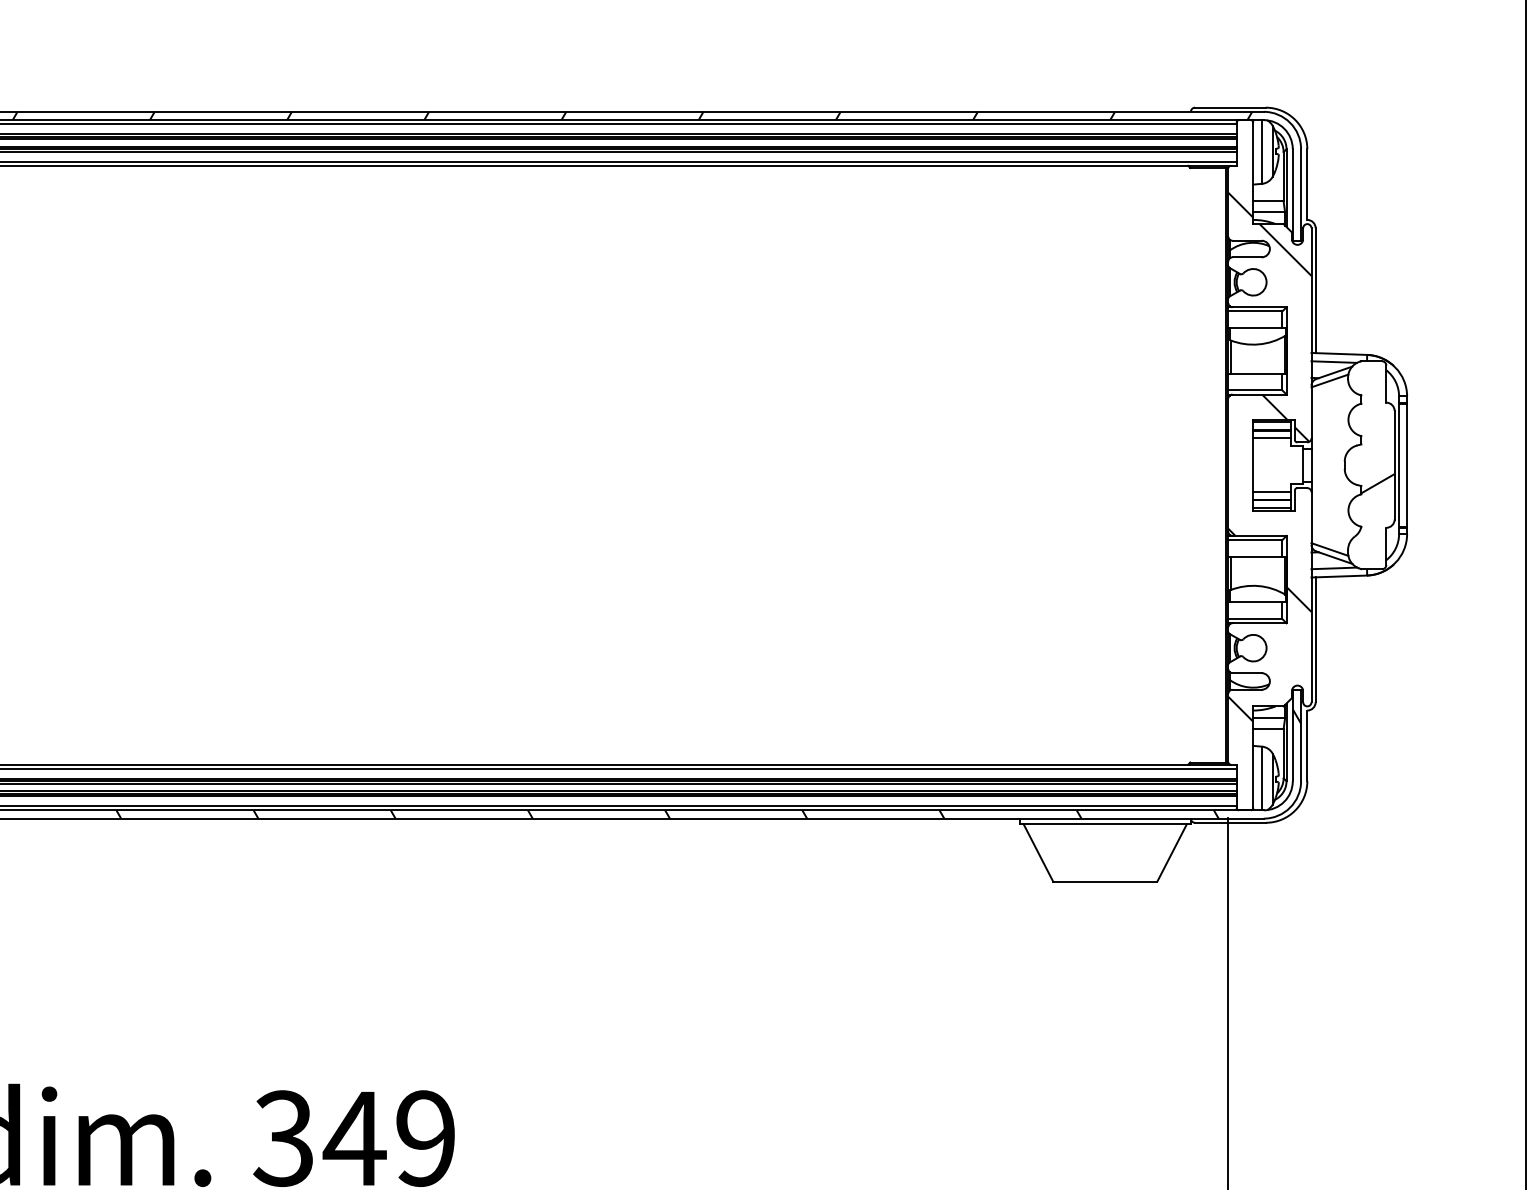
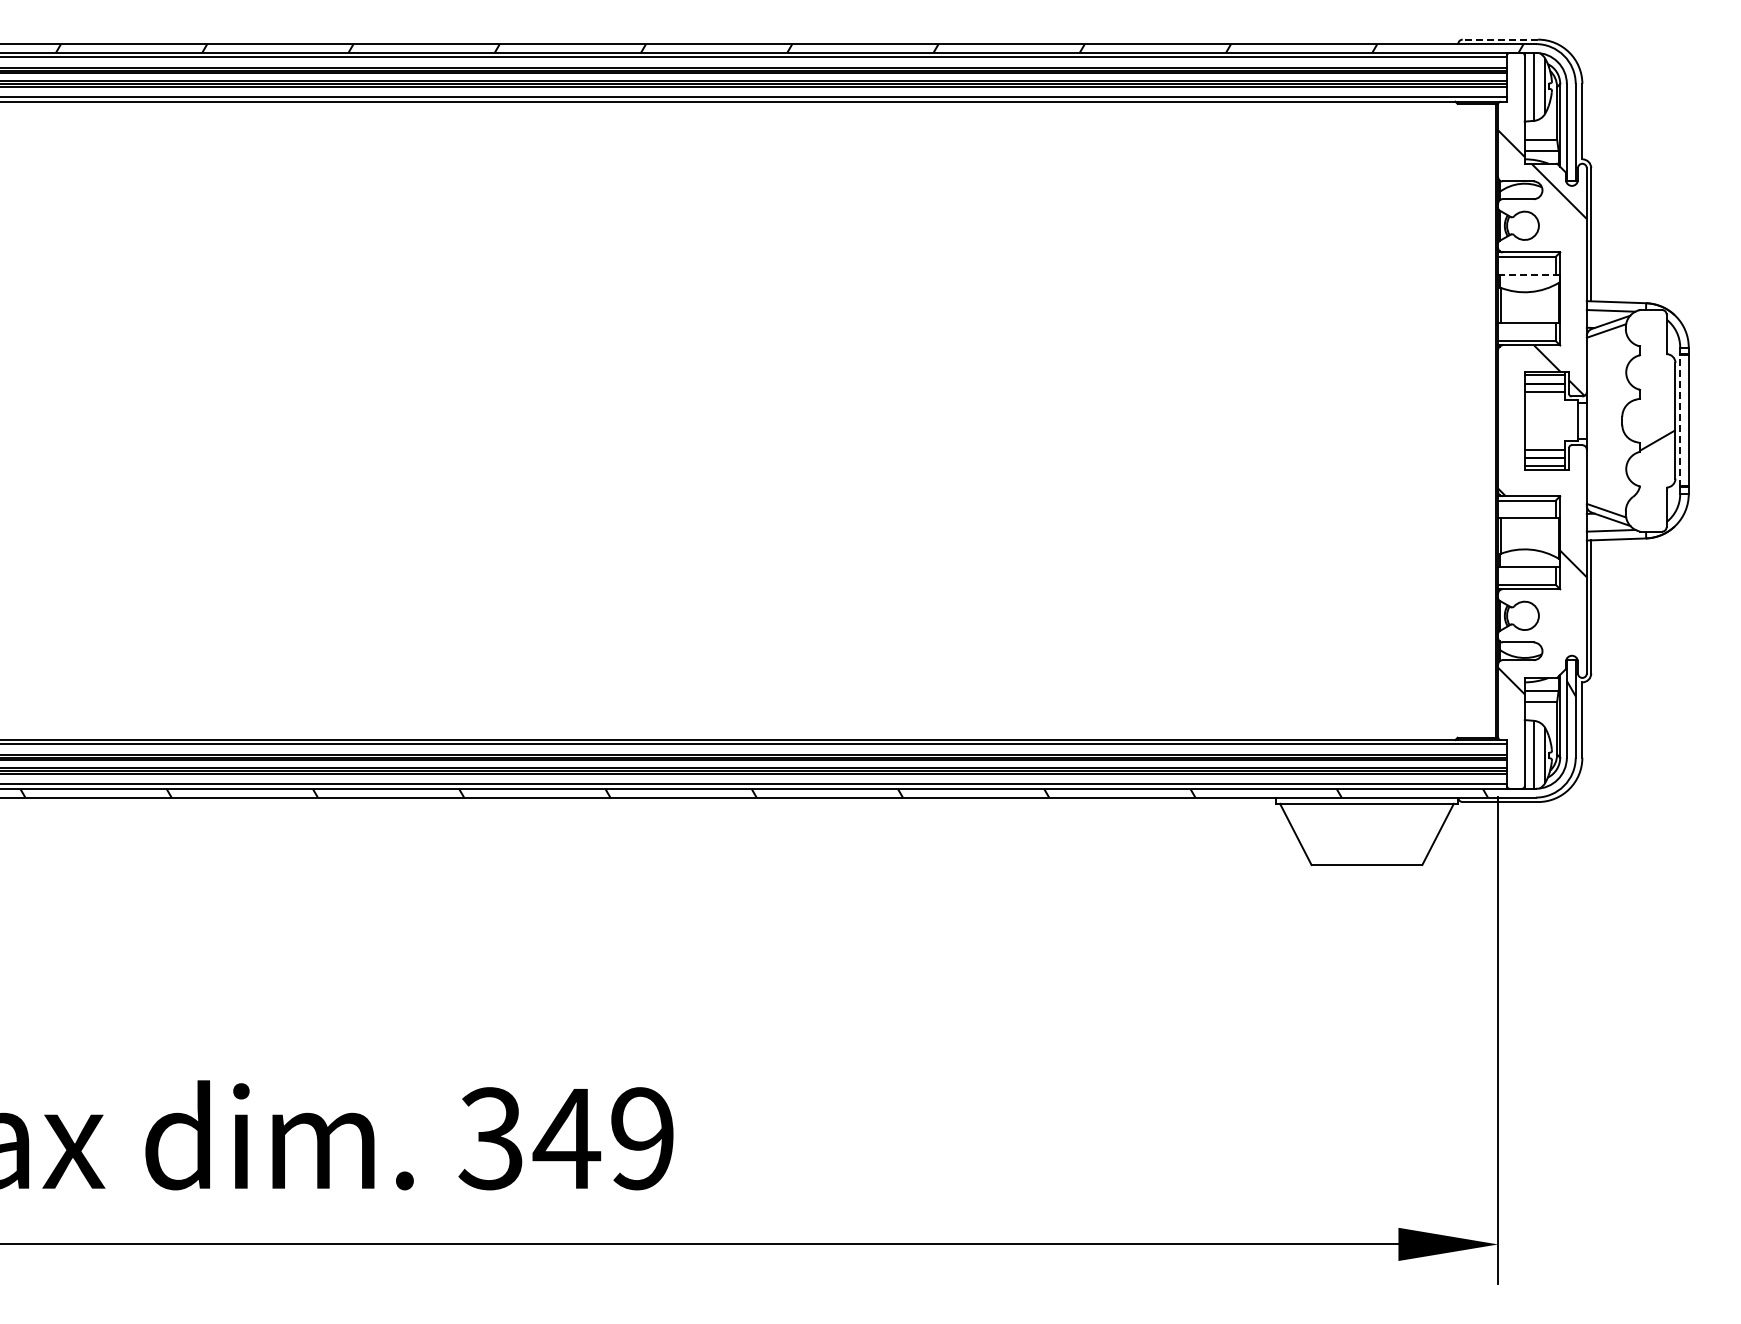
line: (1230, 107) -> (1500, 39), solid -> dashed
line: (1254, 327) -> (1526, 274), solid -> dashed
line: (1398, 464) -> (1679, 420), solid -> dashed

